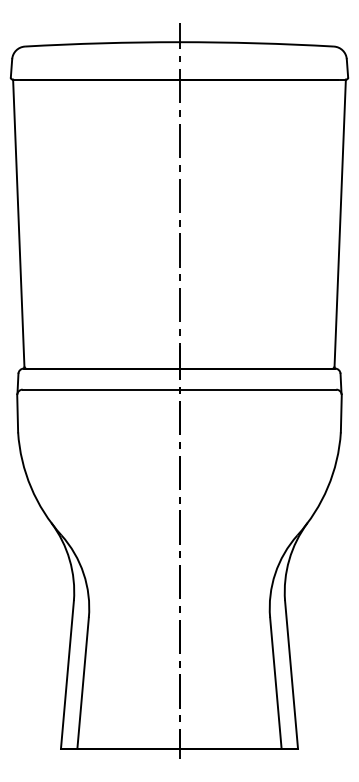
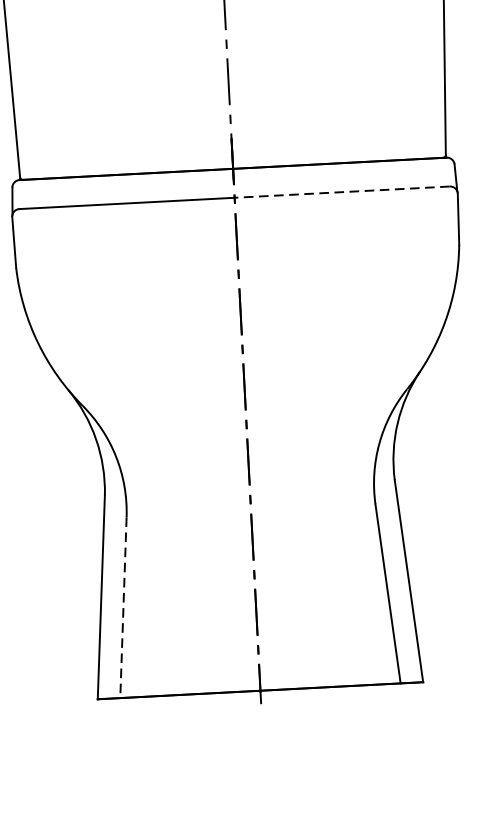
line: (257, 389) -> (341, 191), solid -> dashed
line: (83, 683) -> (123, 608), solid -> dashed

